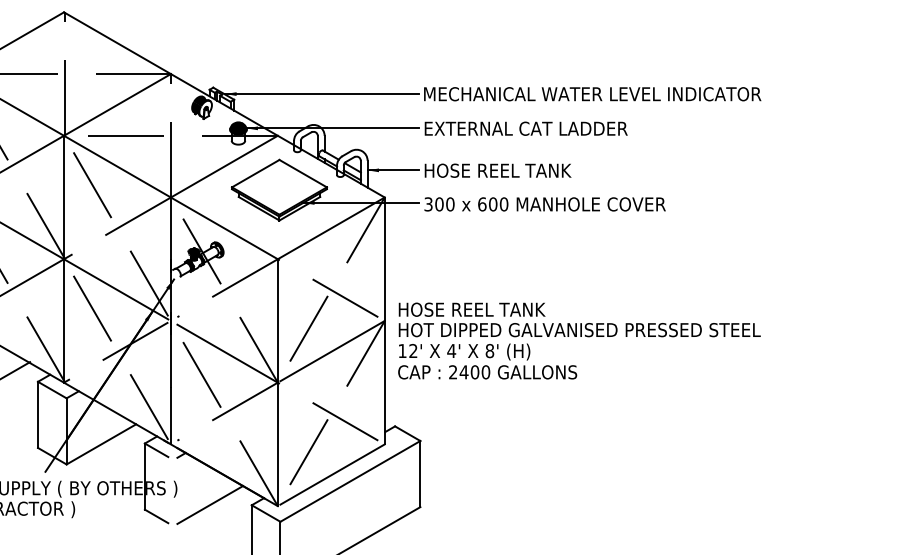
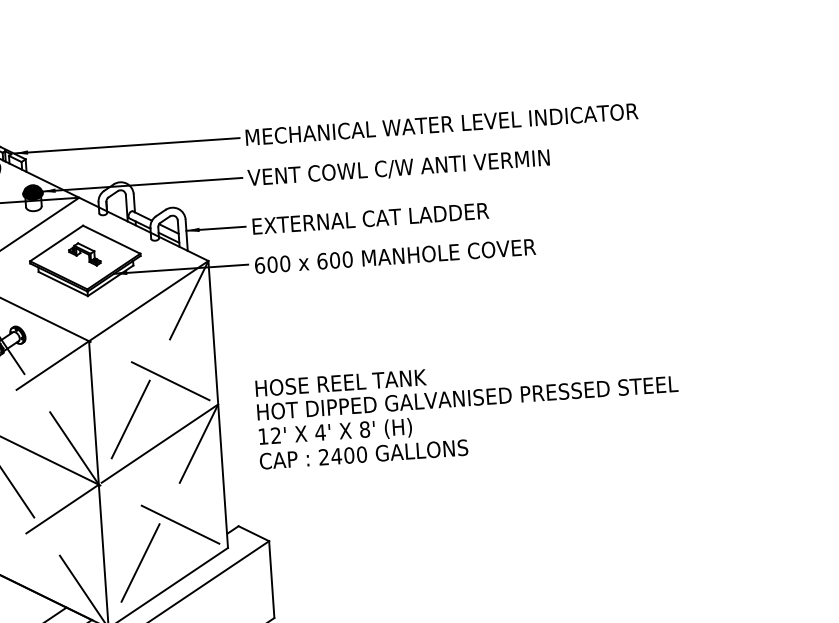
text: (552, 129) -> (398, 168), EXTERNAL CAT LADDER -> VENT COWL C/W ANTI VERMIN
text: (526, 170) -> (371, 218), HOSE REEL TANK -> EXTERNAL CAT LADDER
part: (279, 184) -> (85, 254), added
text: (428, 204) -> (259, 265), 300 -> 600
text: (579, 340) -> (468, 410), moved

